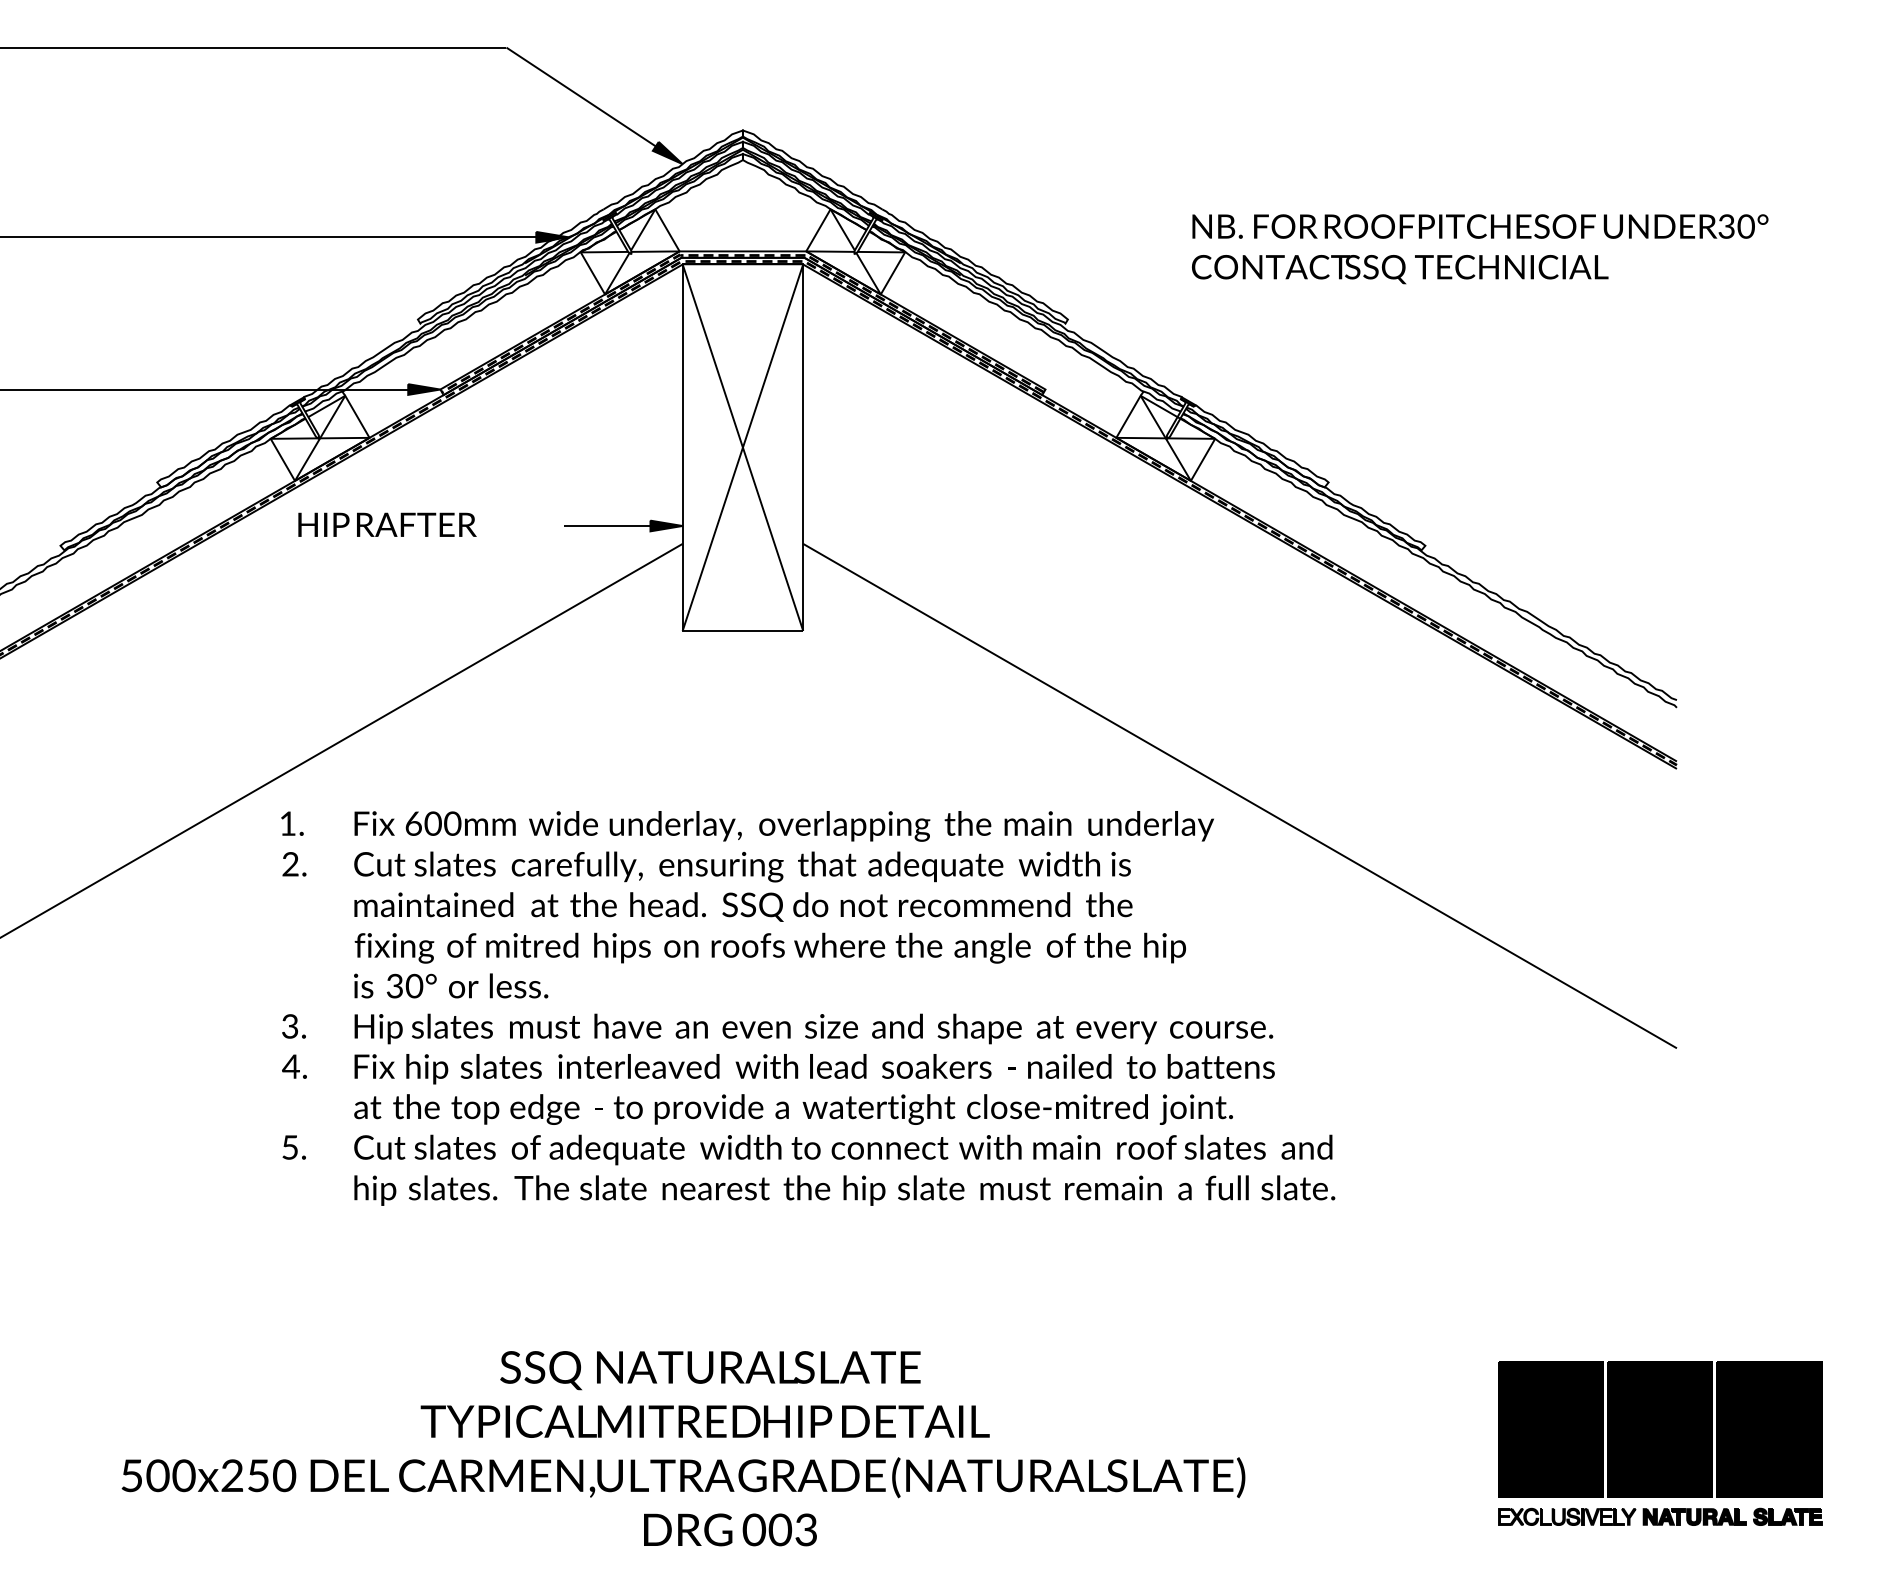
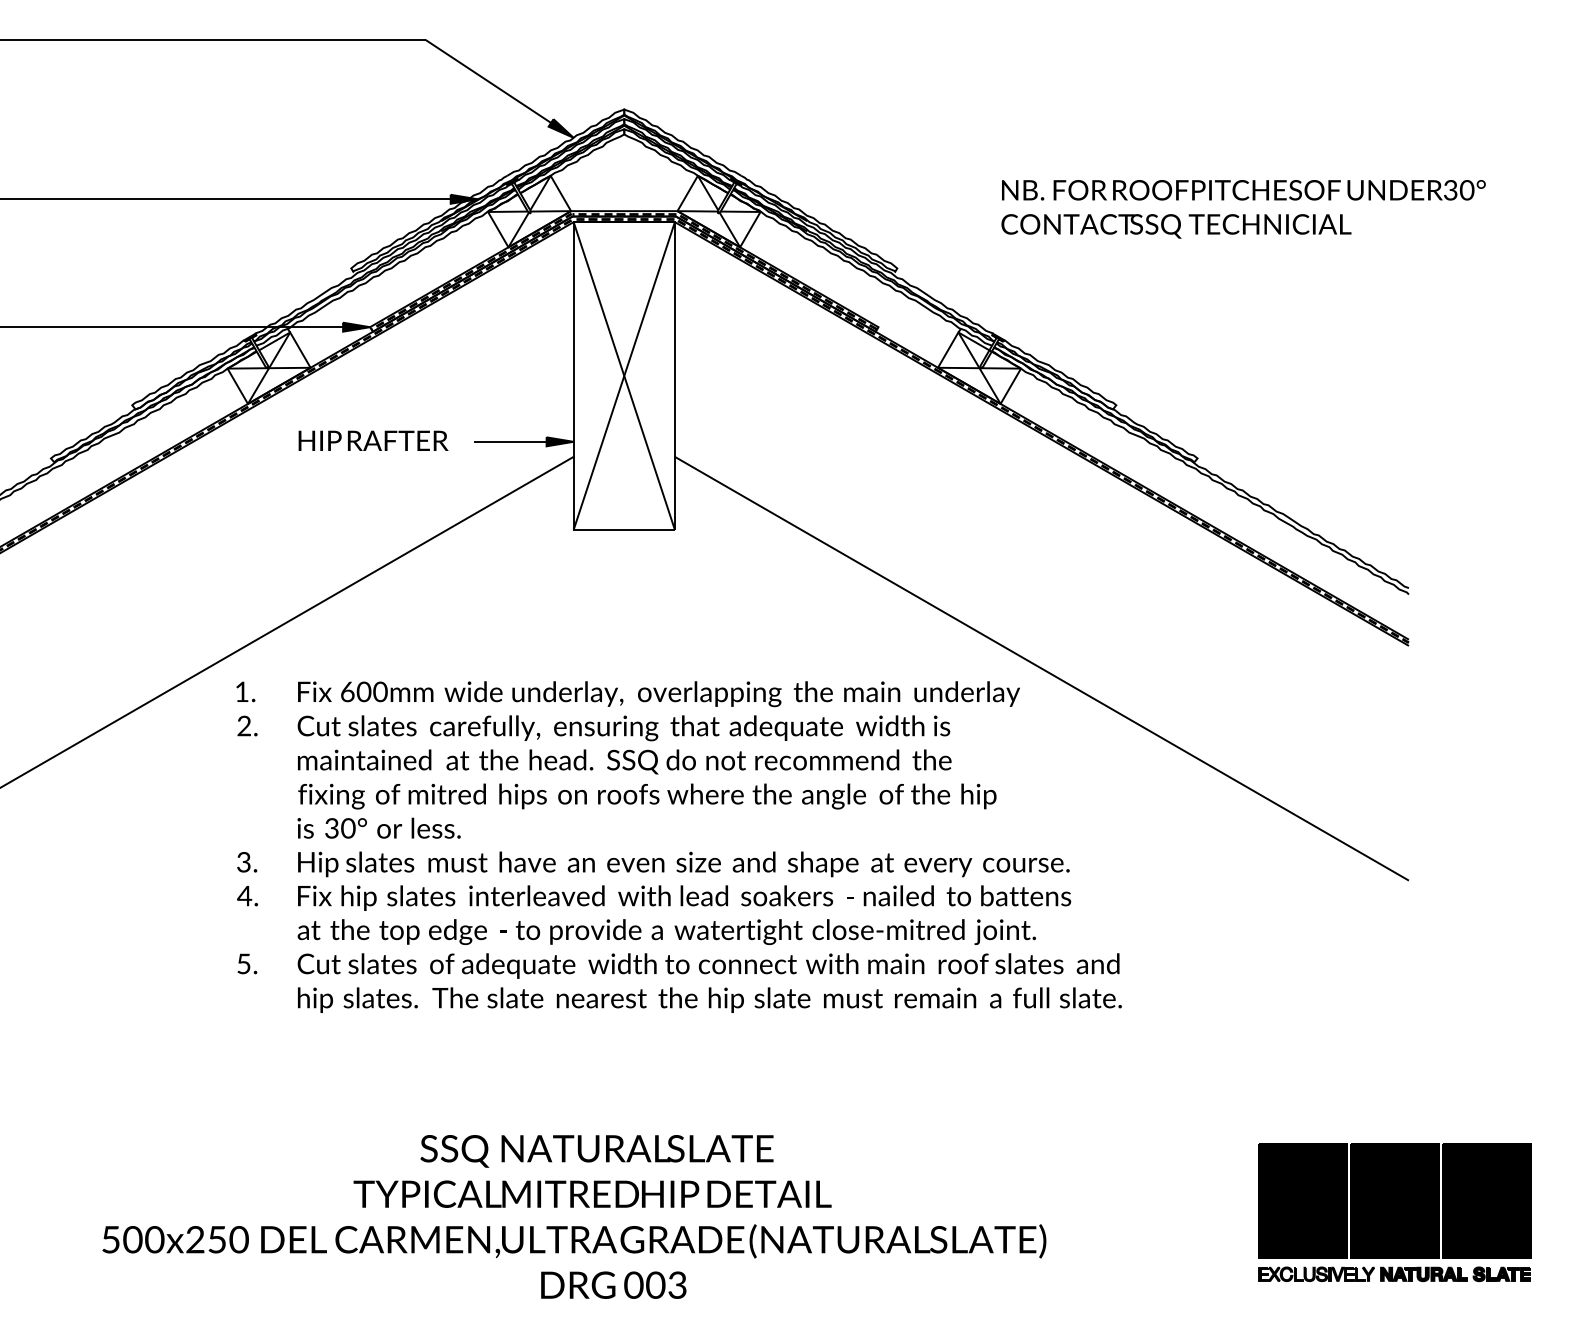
text: (387, 524) -> (373, 440), moved

